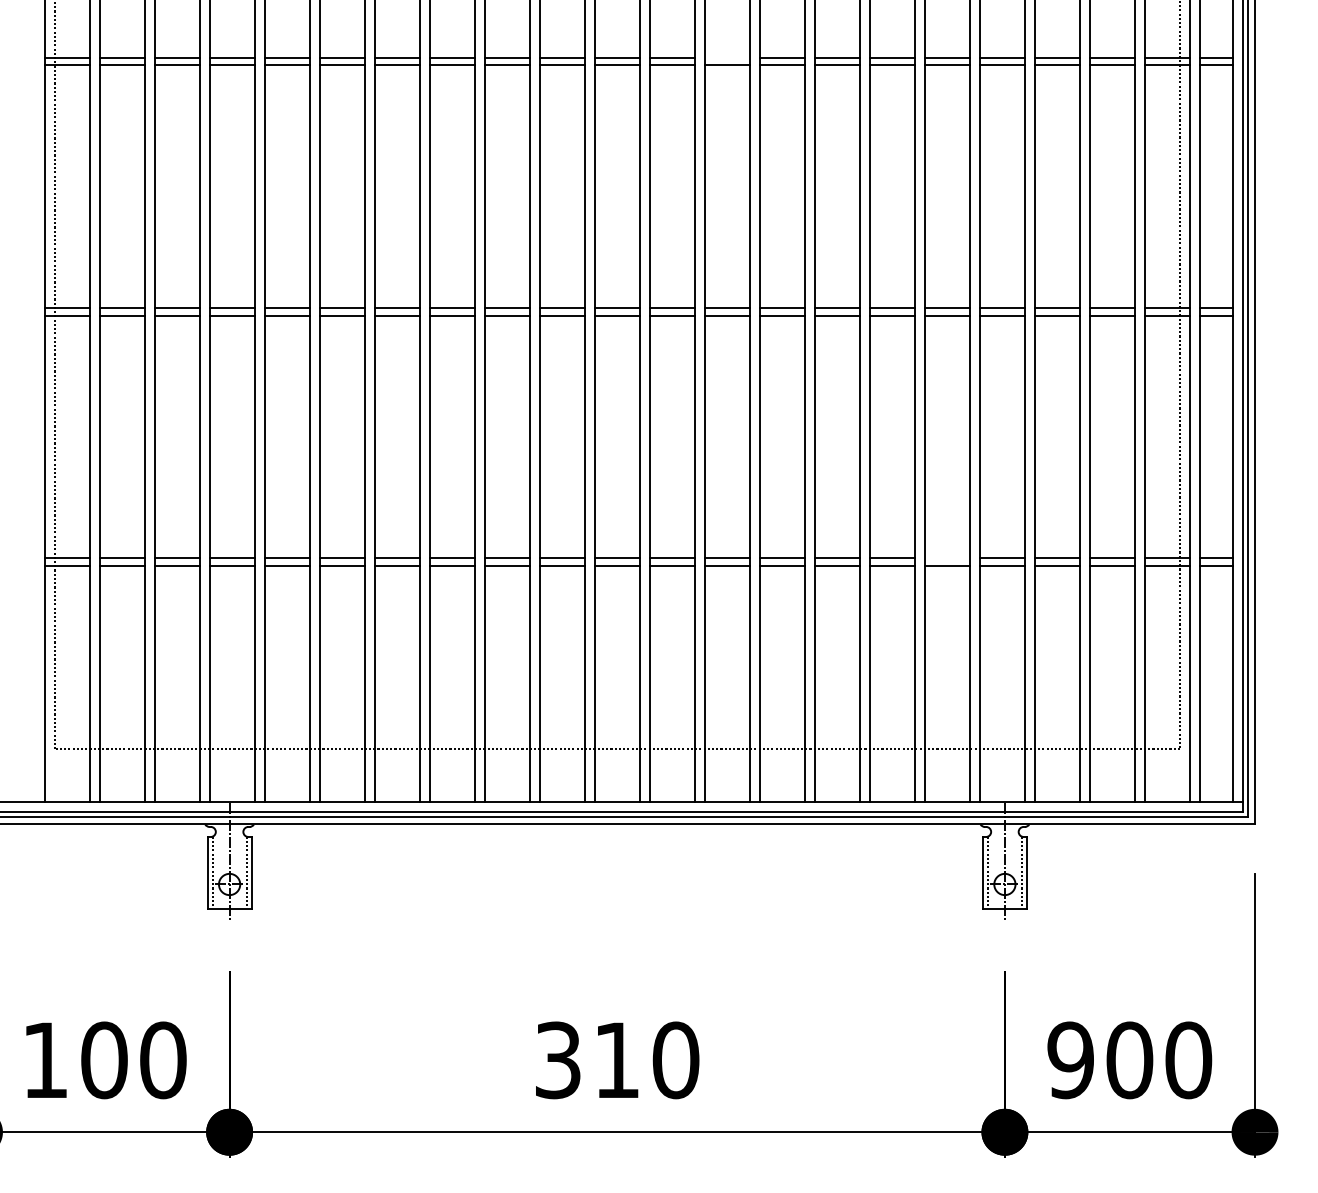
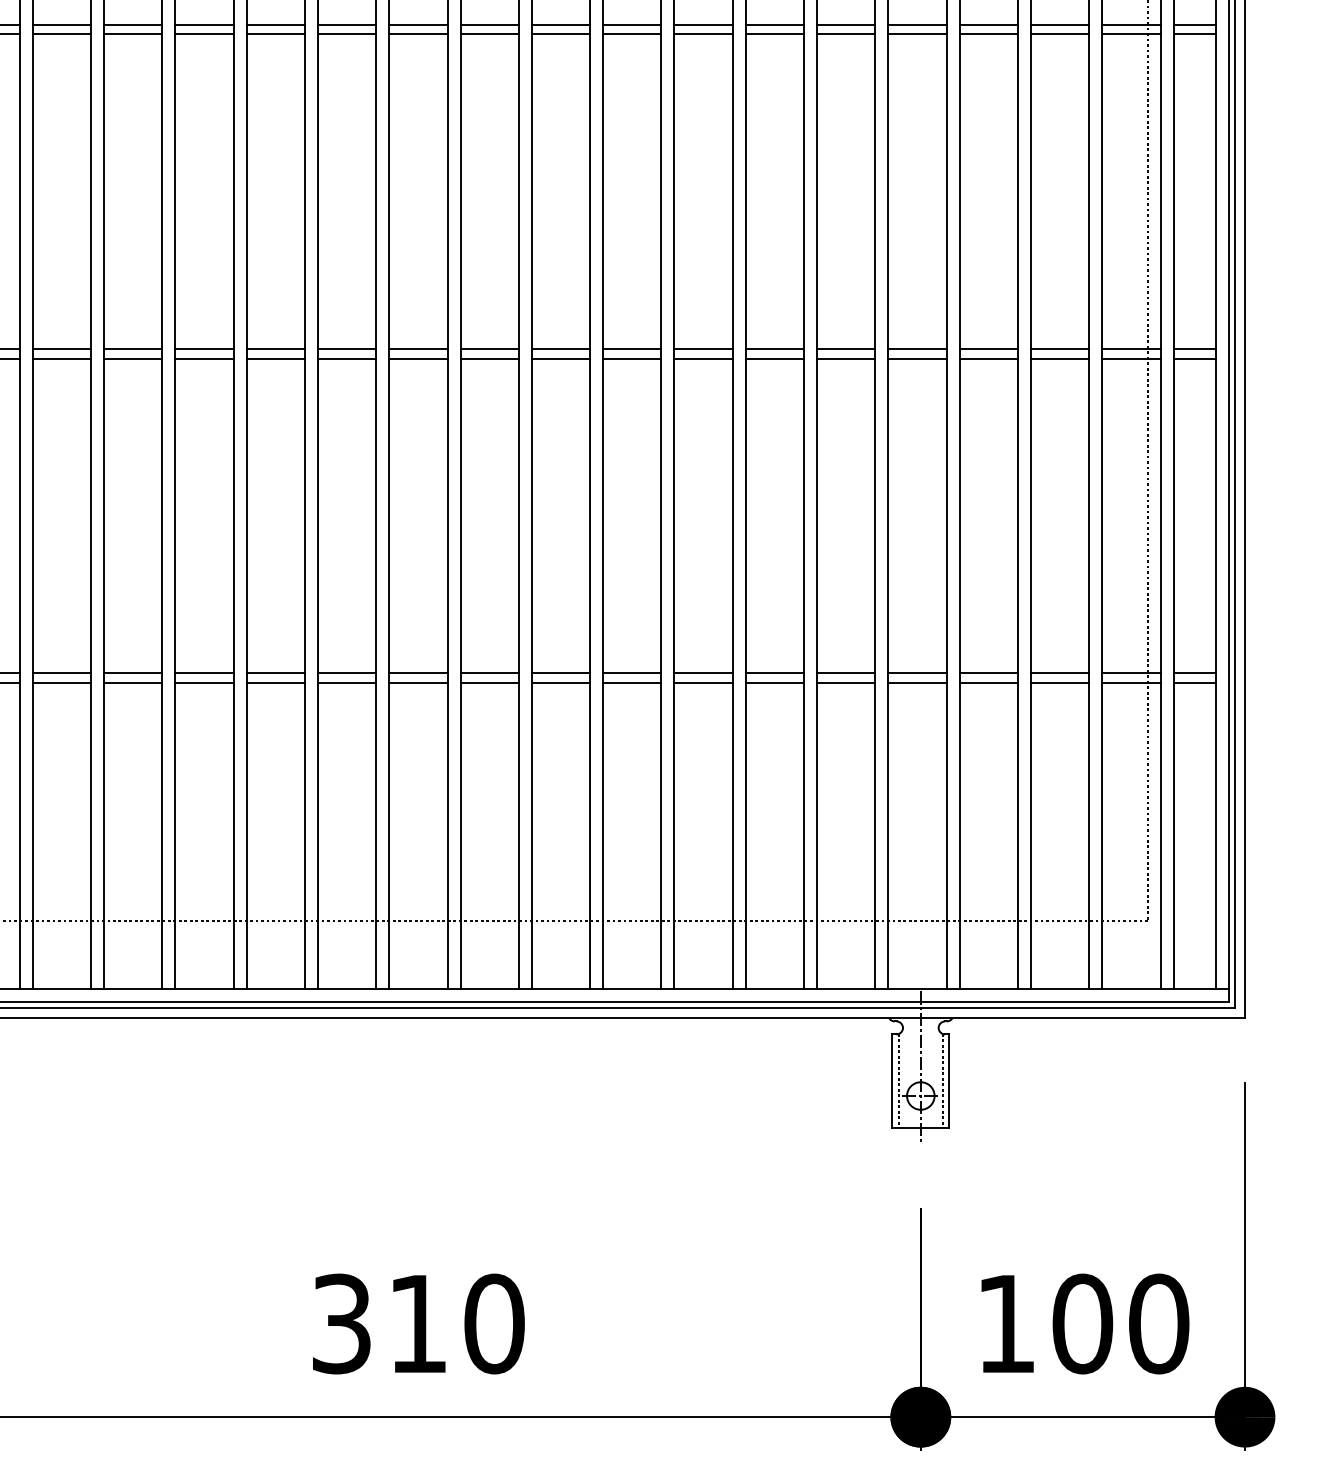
line: (726, 57) -> (559, 24), added
line: (946, 558) -> (845, 673), added
text: (1070, 1060) -> (1005, 1324), 900 -> 100

